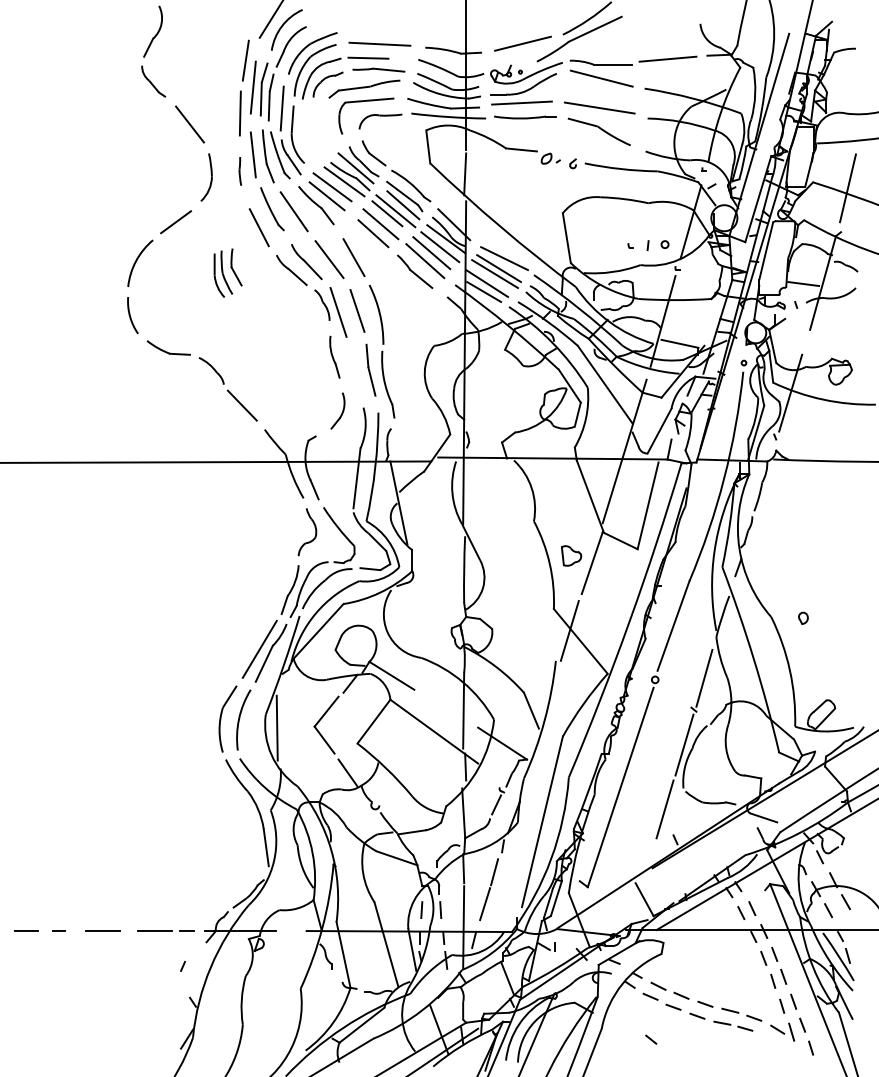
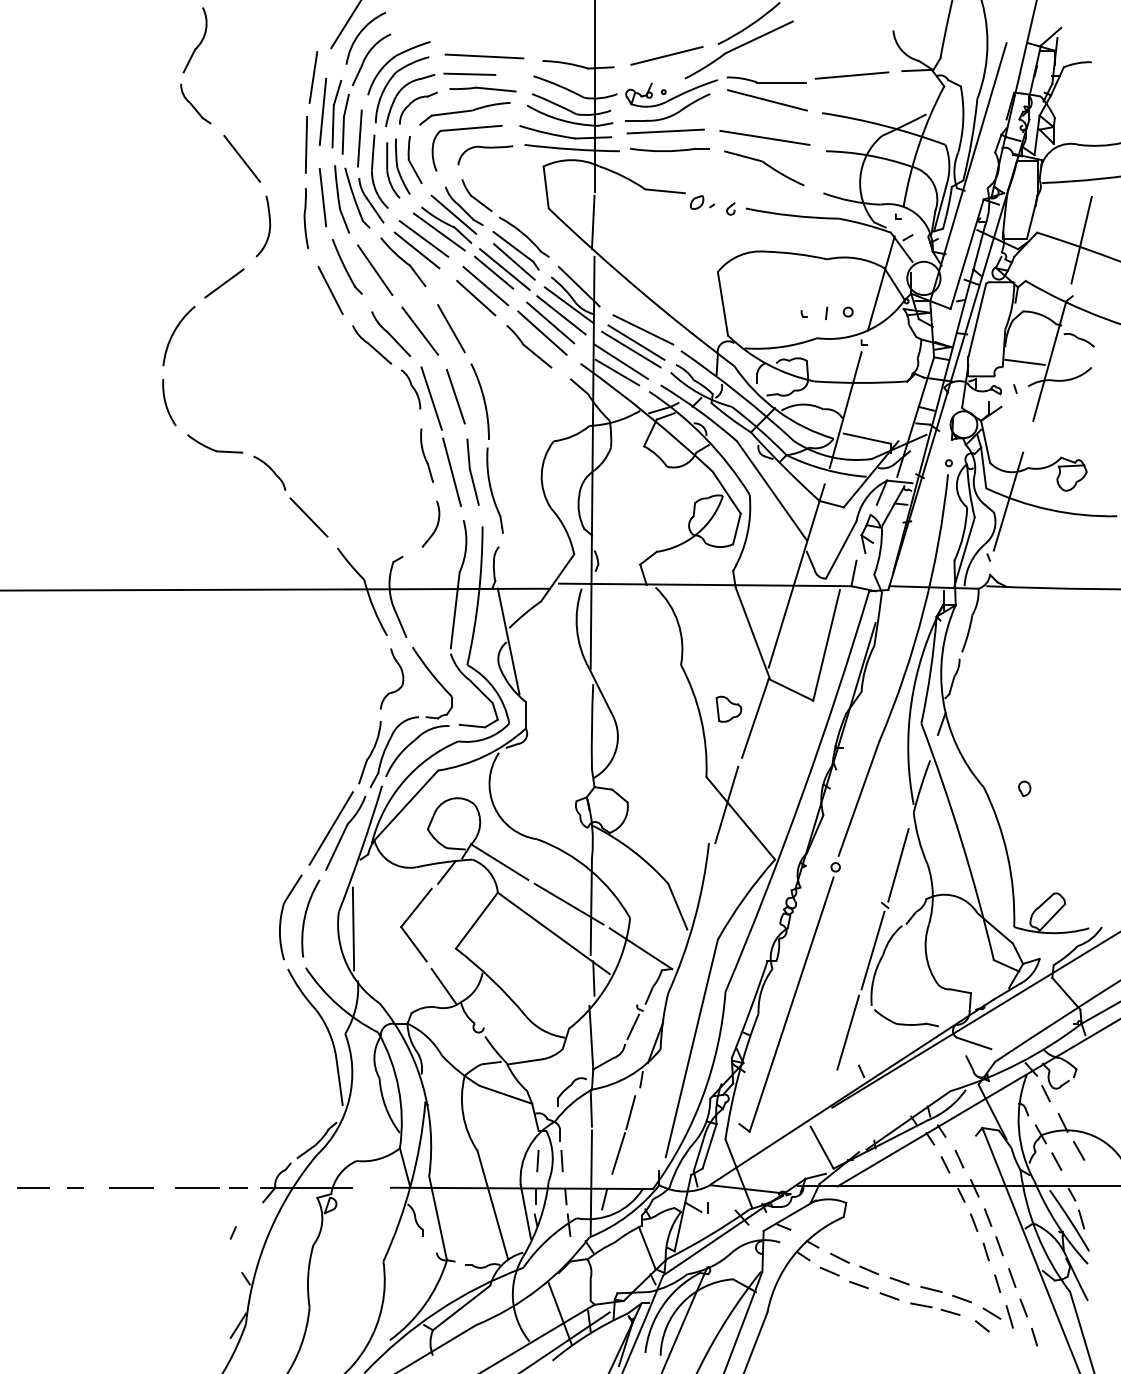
part: (240, 171) -> (306, 218), size x1.67
part: (227, 272) -> (403, 166), moved
line: (354, 369) -> (452, 471), added
line: (446, 708) -> (569, 903), added
line: (651, 1039) -> (982, 1326), moved

